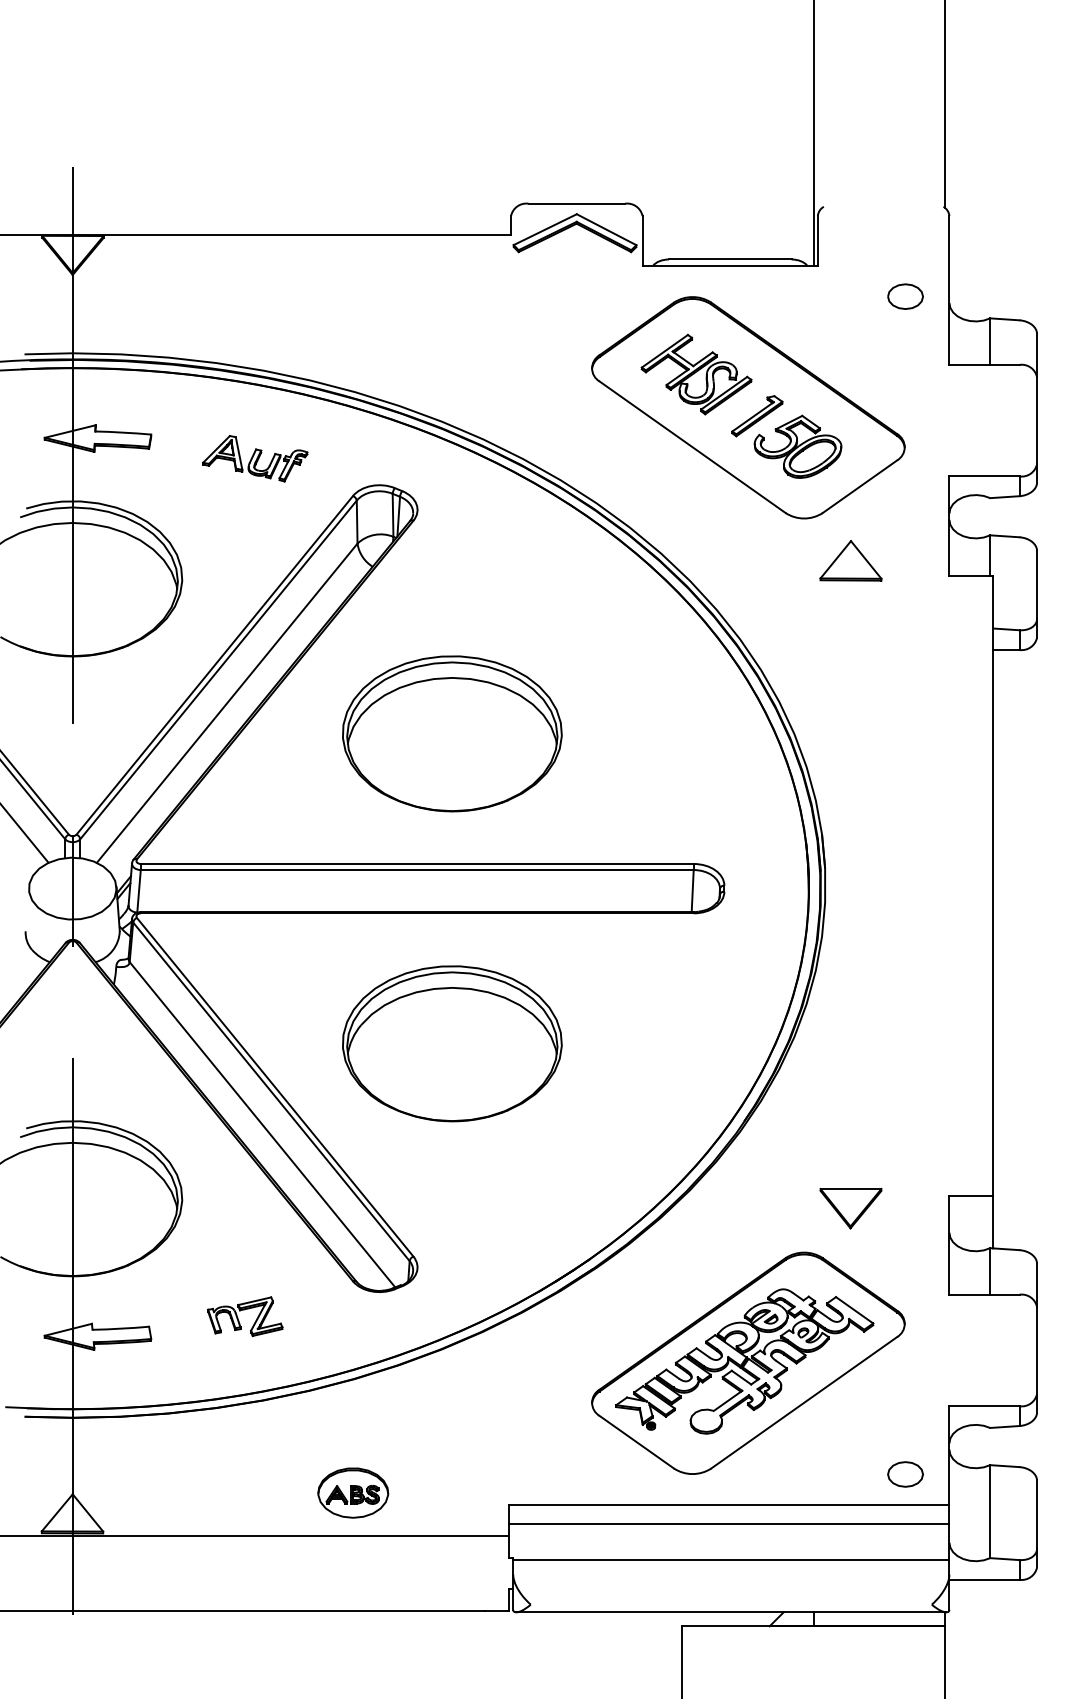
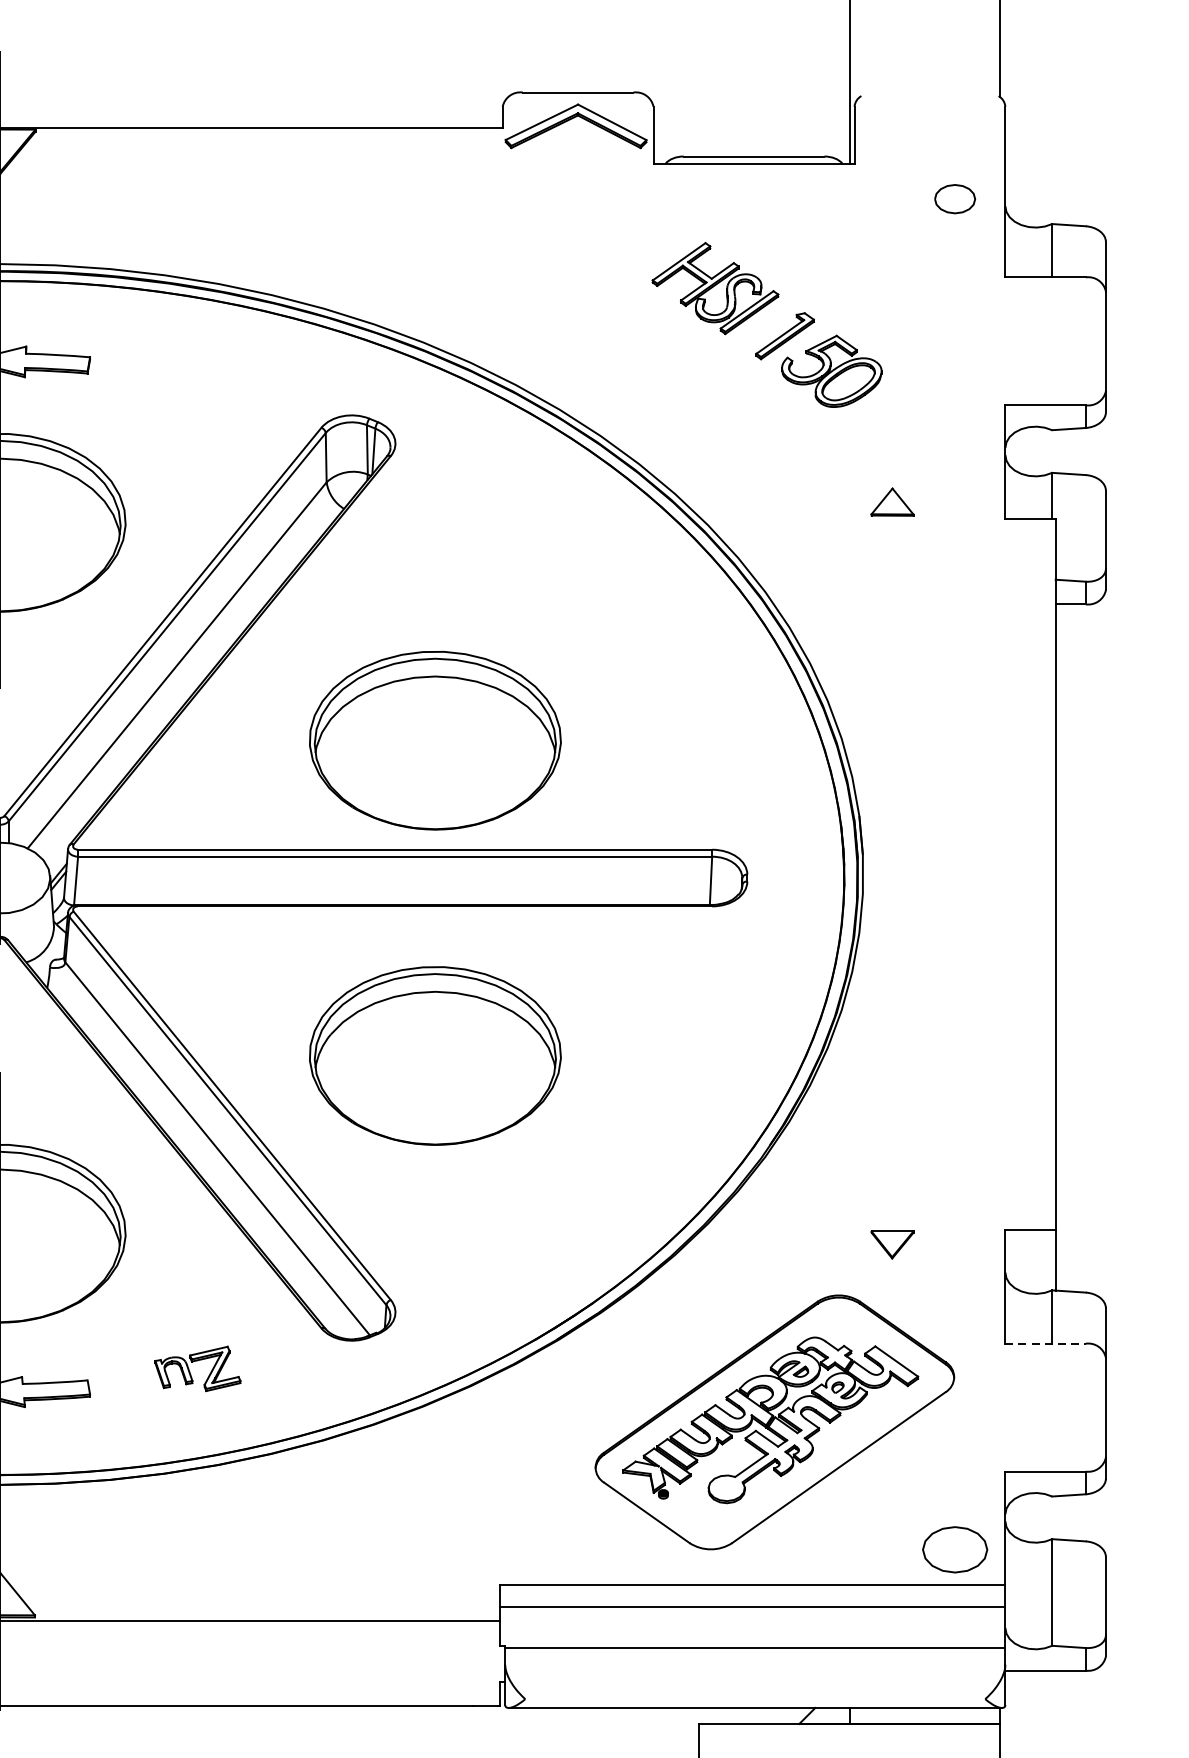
part: (748, 407) -> (775, 326), removed
part: (255, 458) -> (209, 384), removed
part: (850, 560) -> (891, 501), size x0.6
part: (452, 733) -> (435, 740), moved
part: (850, 1208) -> (891, 1244), size x0.6
line: (984, 1294) -> (1045, 1343), solid -> dashed
part: (905, 1474) -> (955, 1549), size x1.6
part: (353, 1492) -> (322, 1570), removed

